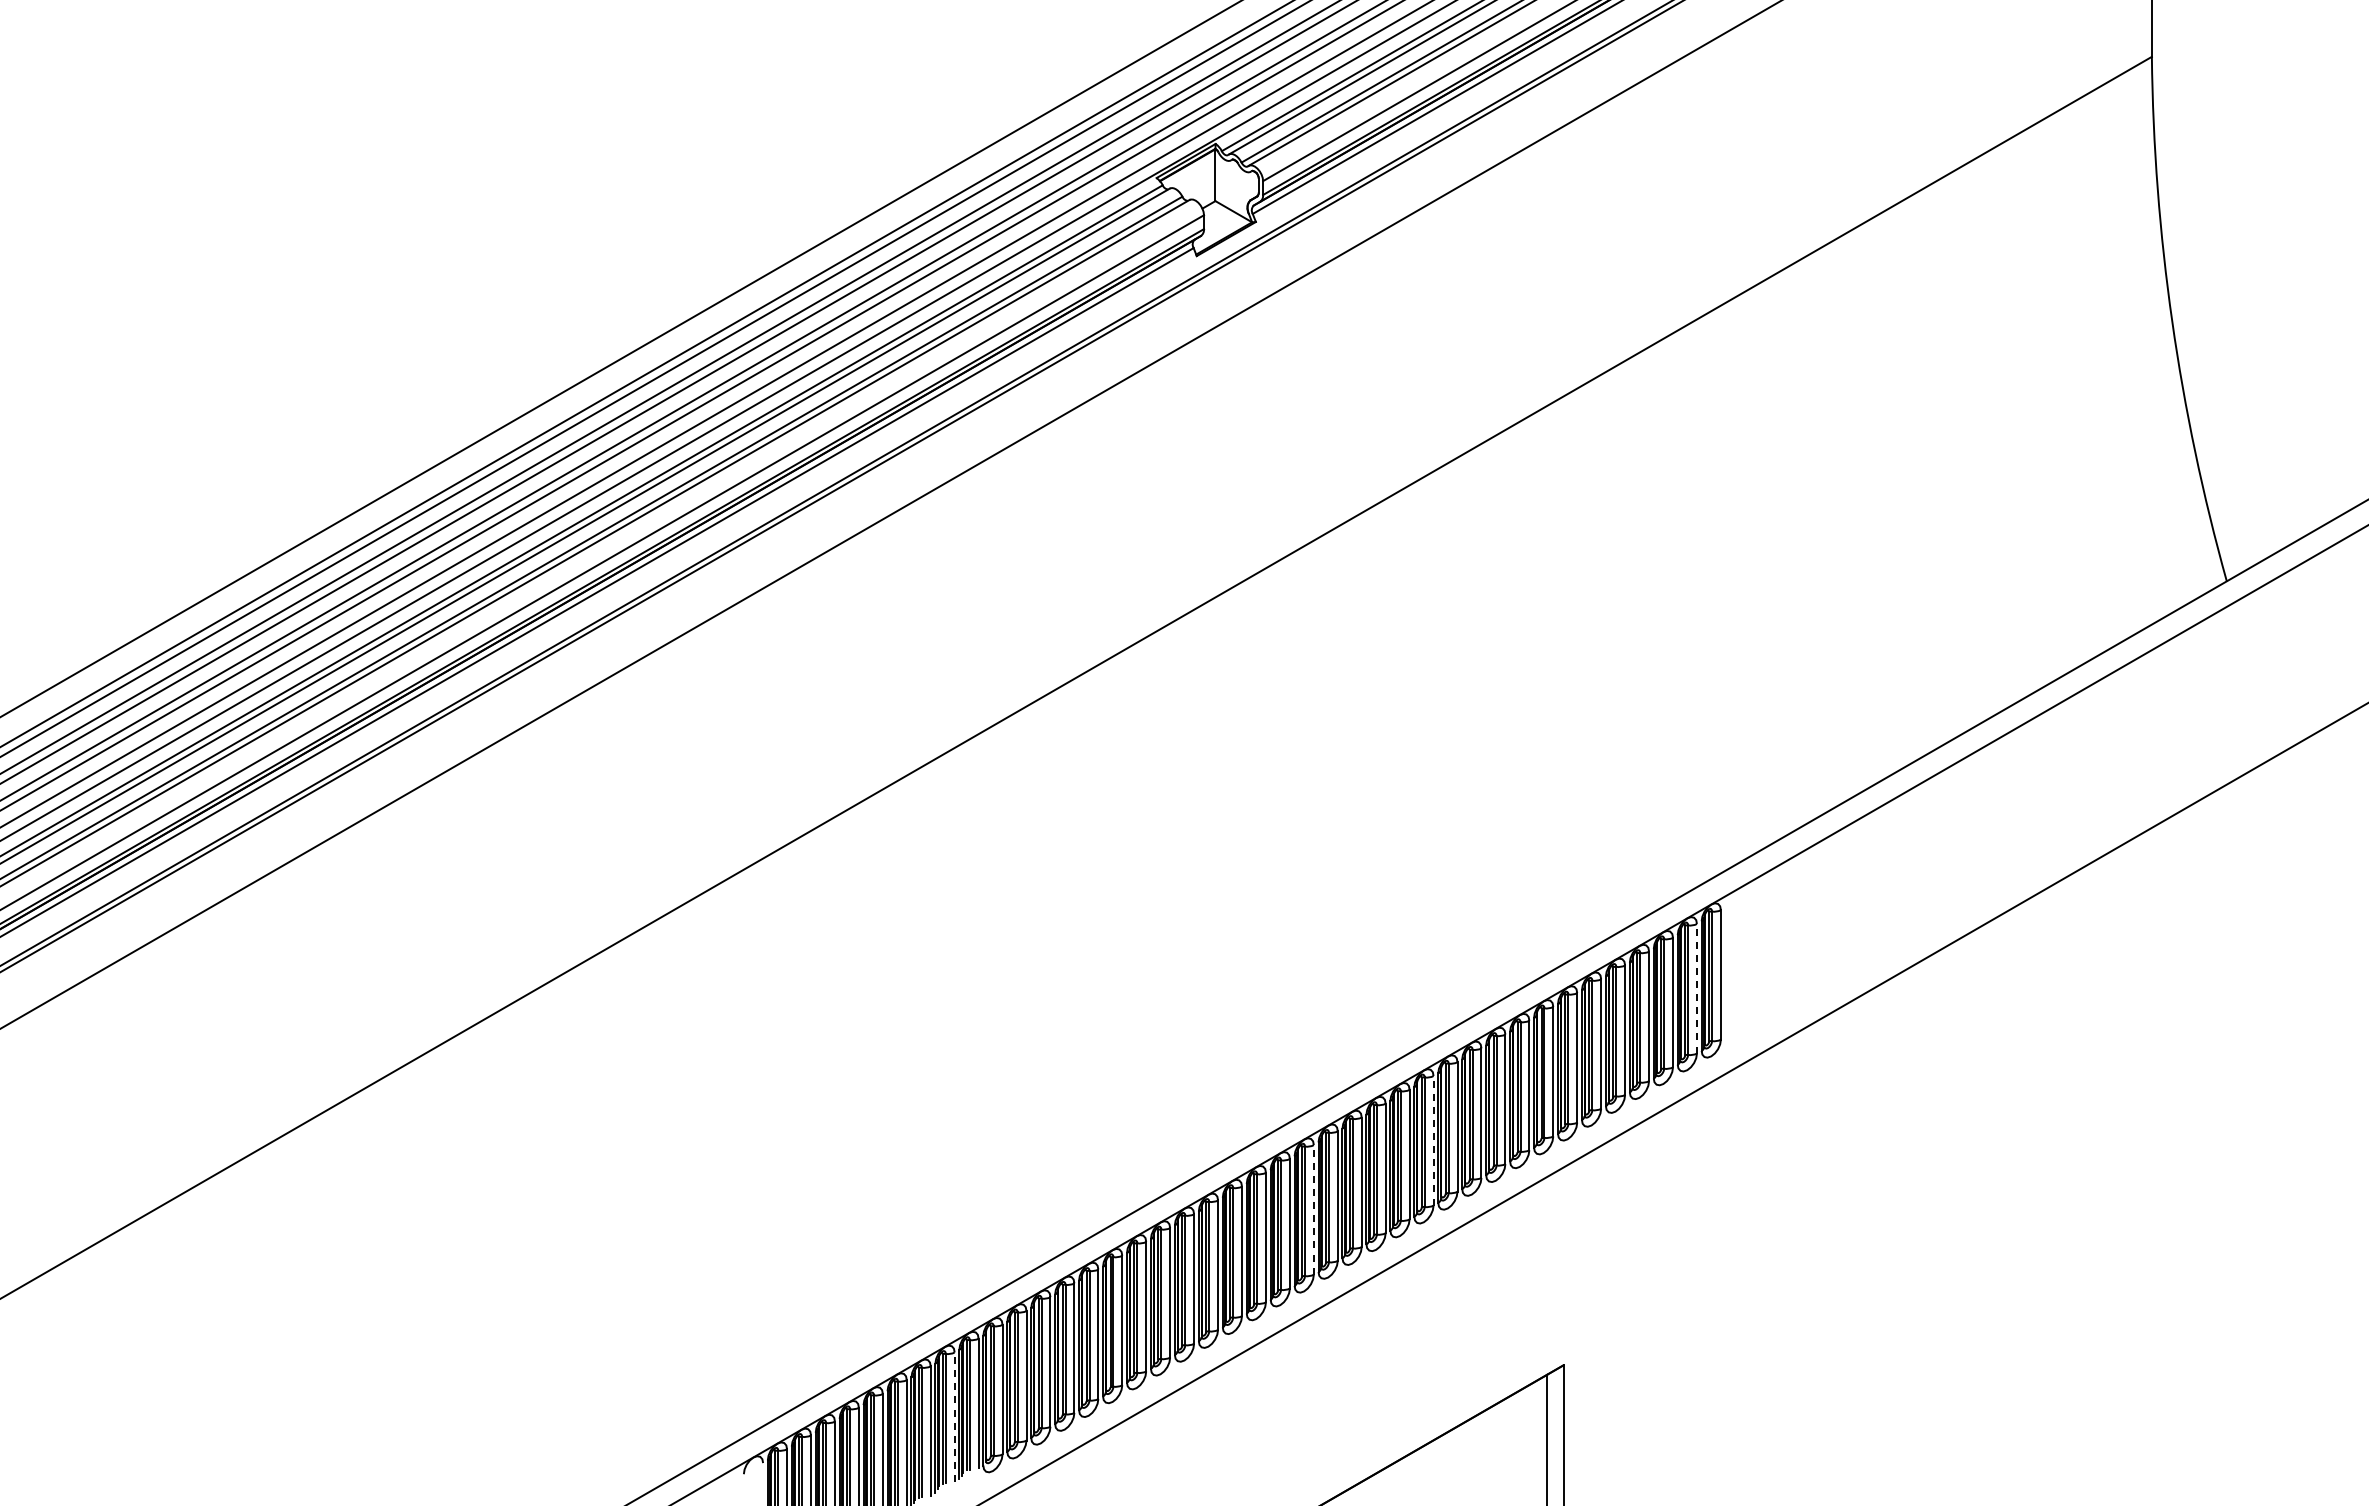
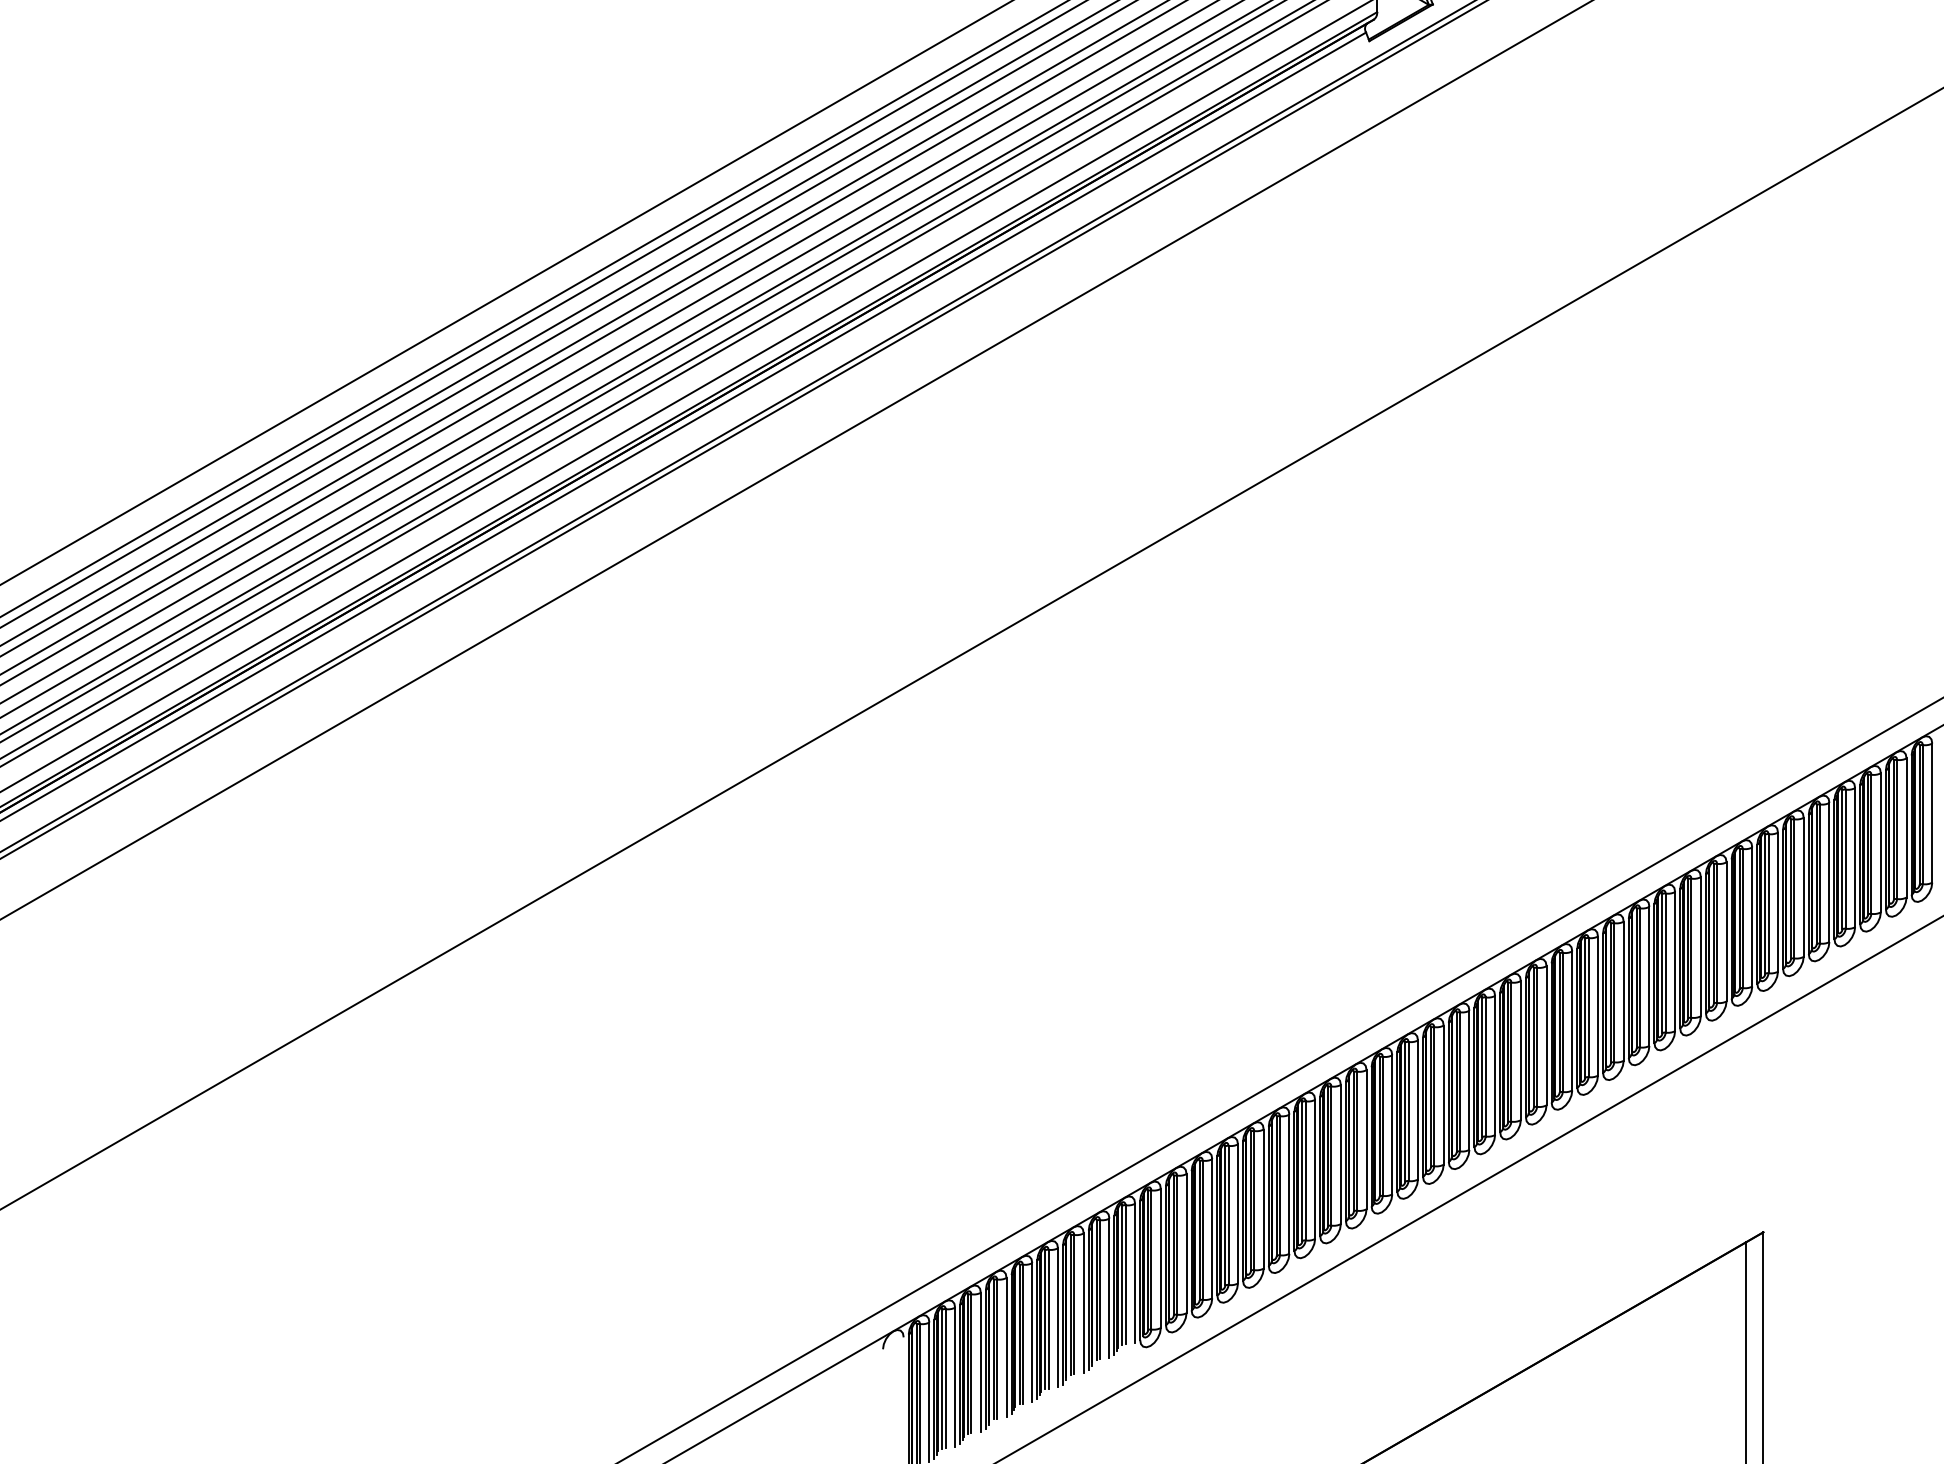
line: (1696, 988) -> (1906, 827), dashed -> solid
line: (1433, 1140) -> (1623, 990), dashed -> solid
line: (1313, 1209) -> (1494, 1065), dashed -> solid
line: (954, 1417) -> (1109, 1288), dashed -> solid

